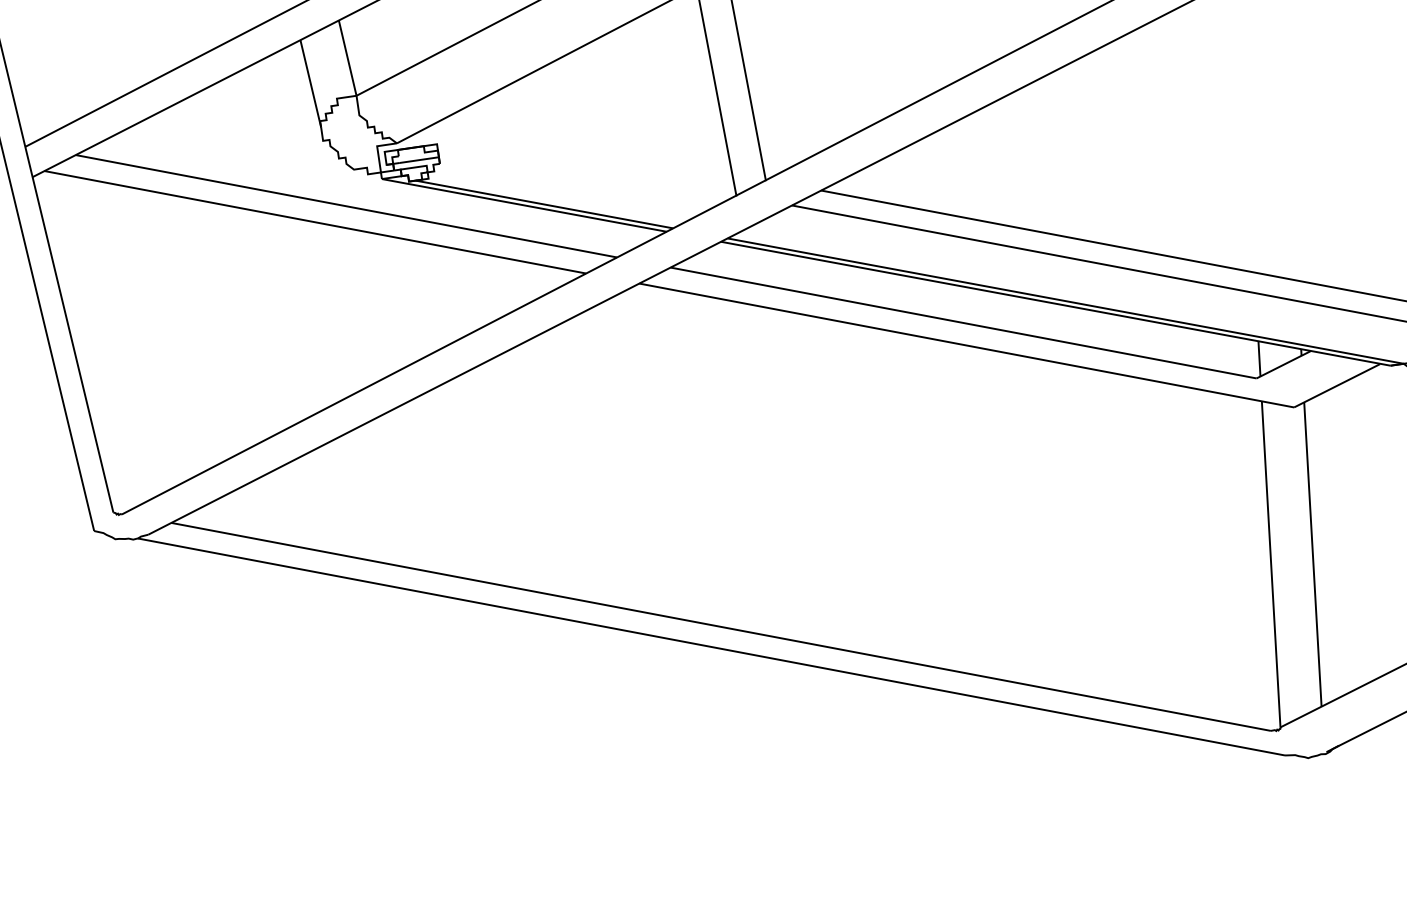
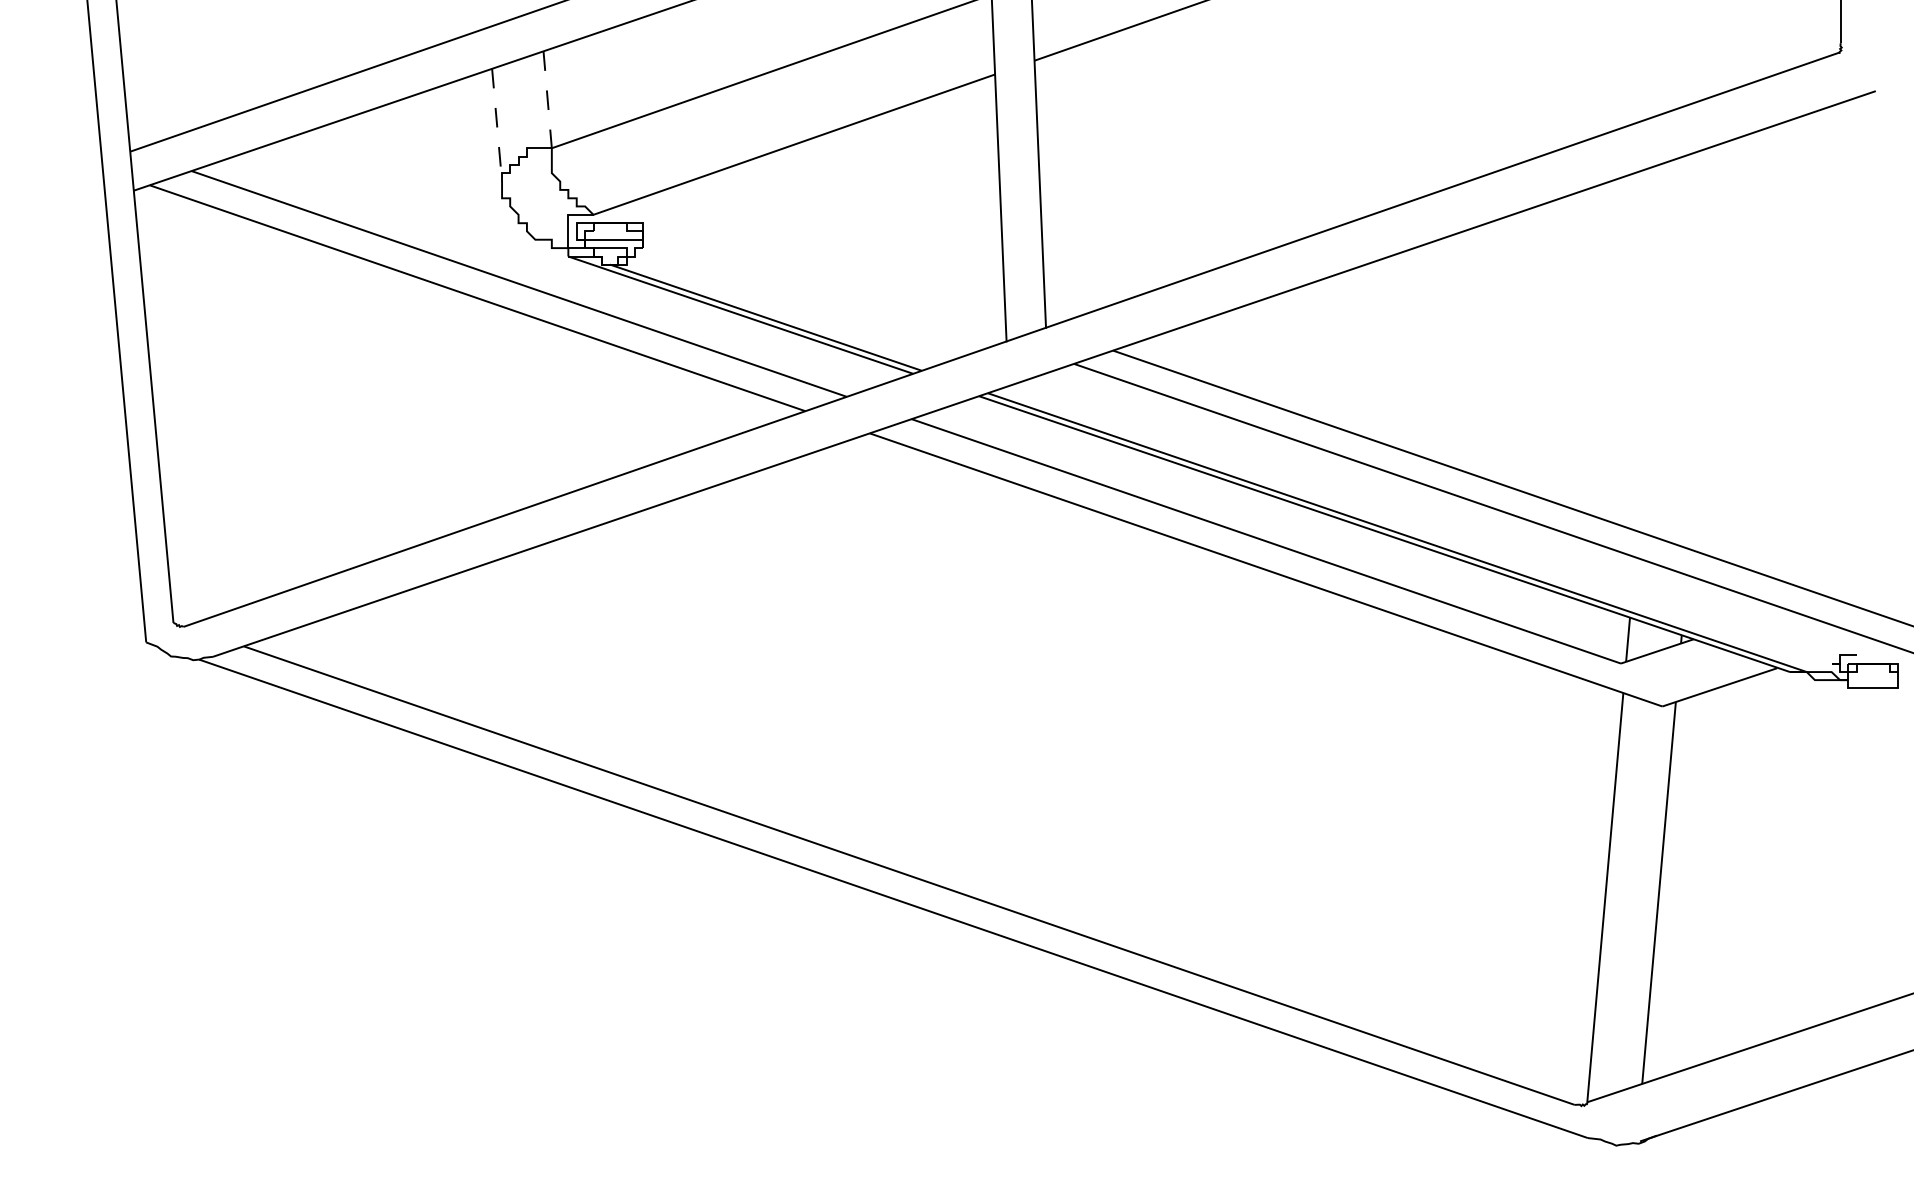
line: (347, 57) -> (547, 99), solid -> dashed
line: (311, 84) -> (497, 125), solid -> dashed

